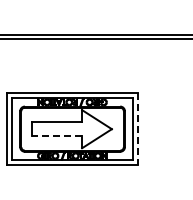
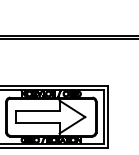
line: (138, 129) -> (108, 117), dashed -> solid
line: (56, 136) -> (37, 123), dashed -> solid

